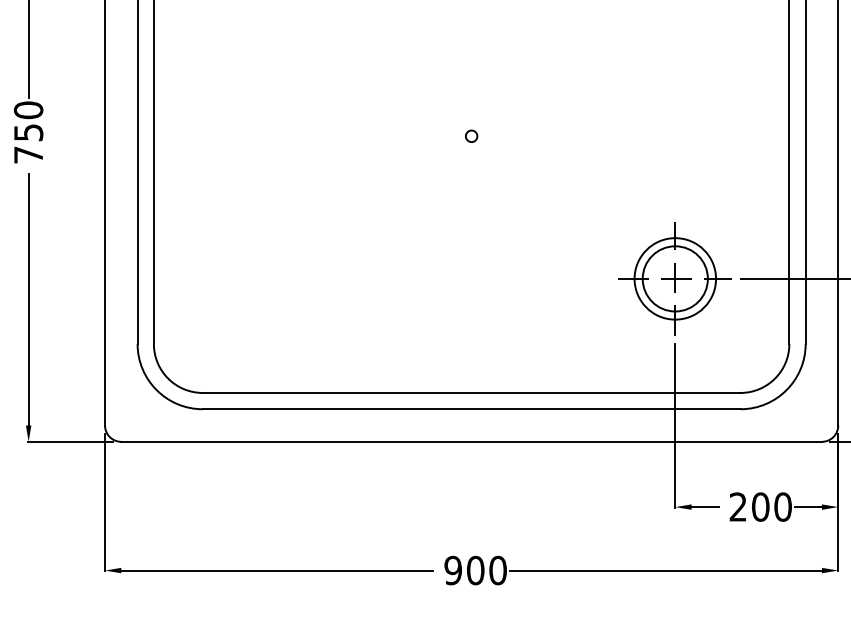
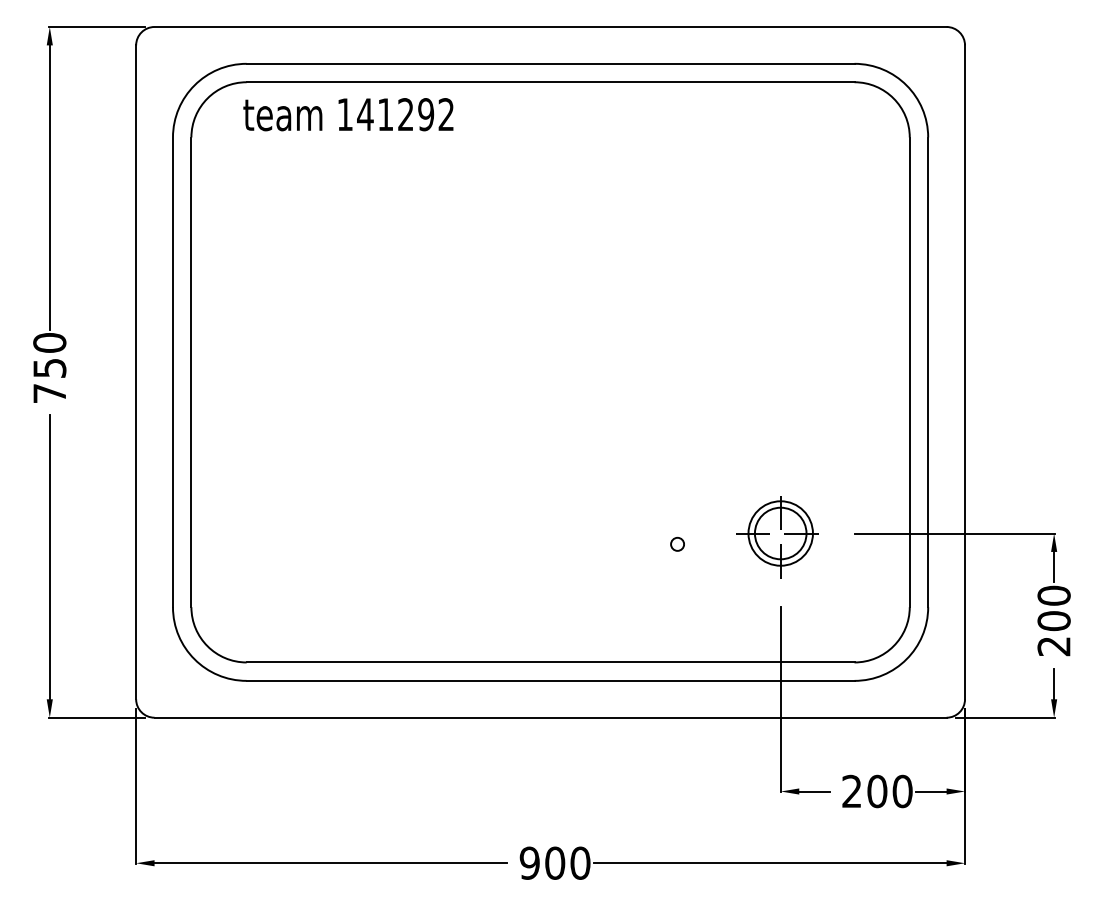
circle: (471, 135) -> (677, 543), moved
part: (675, 278) -> (780, 533), size x0.7

